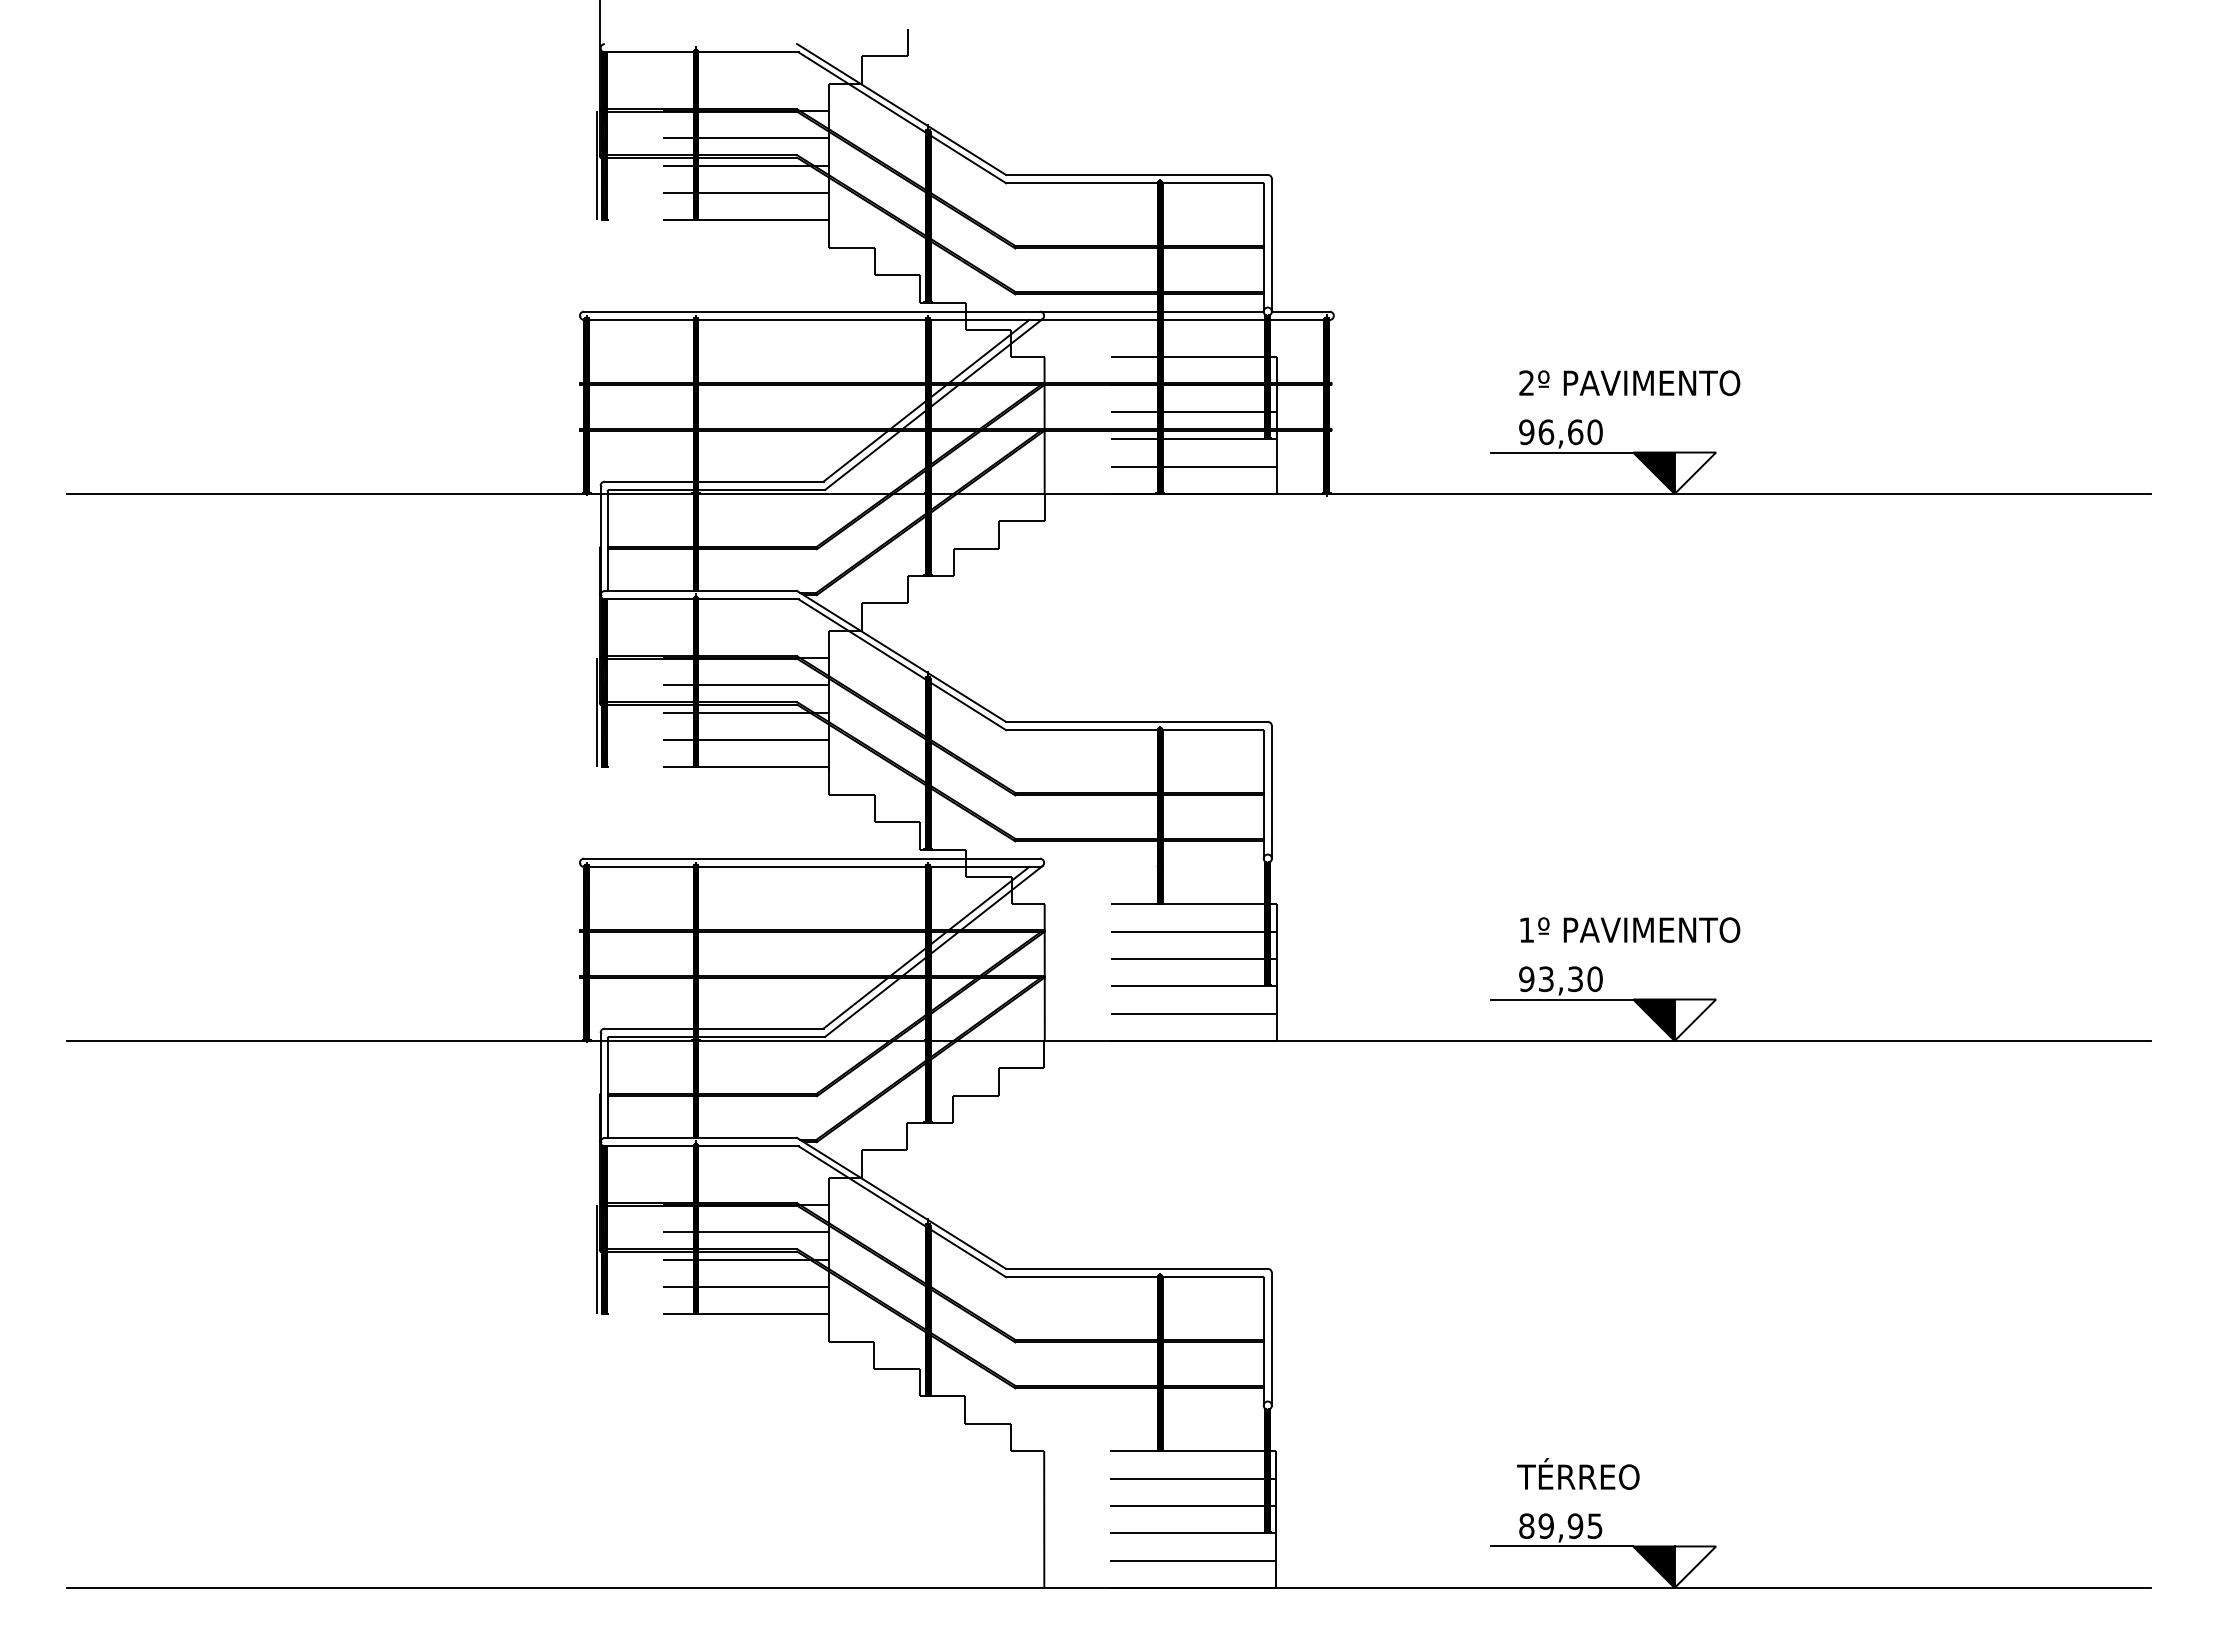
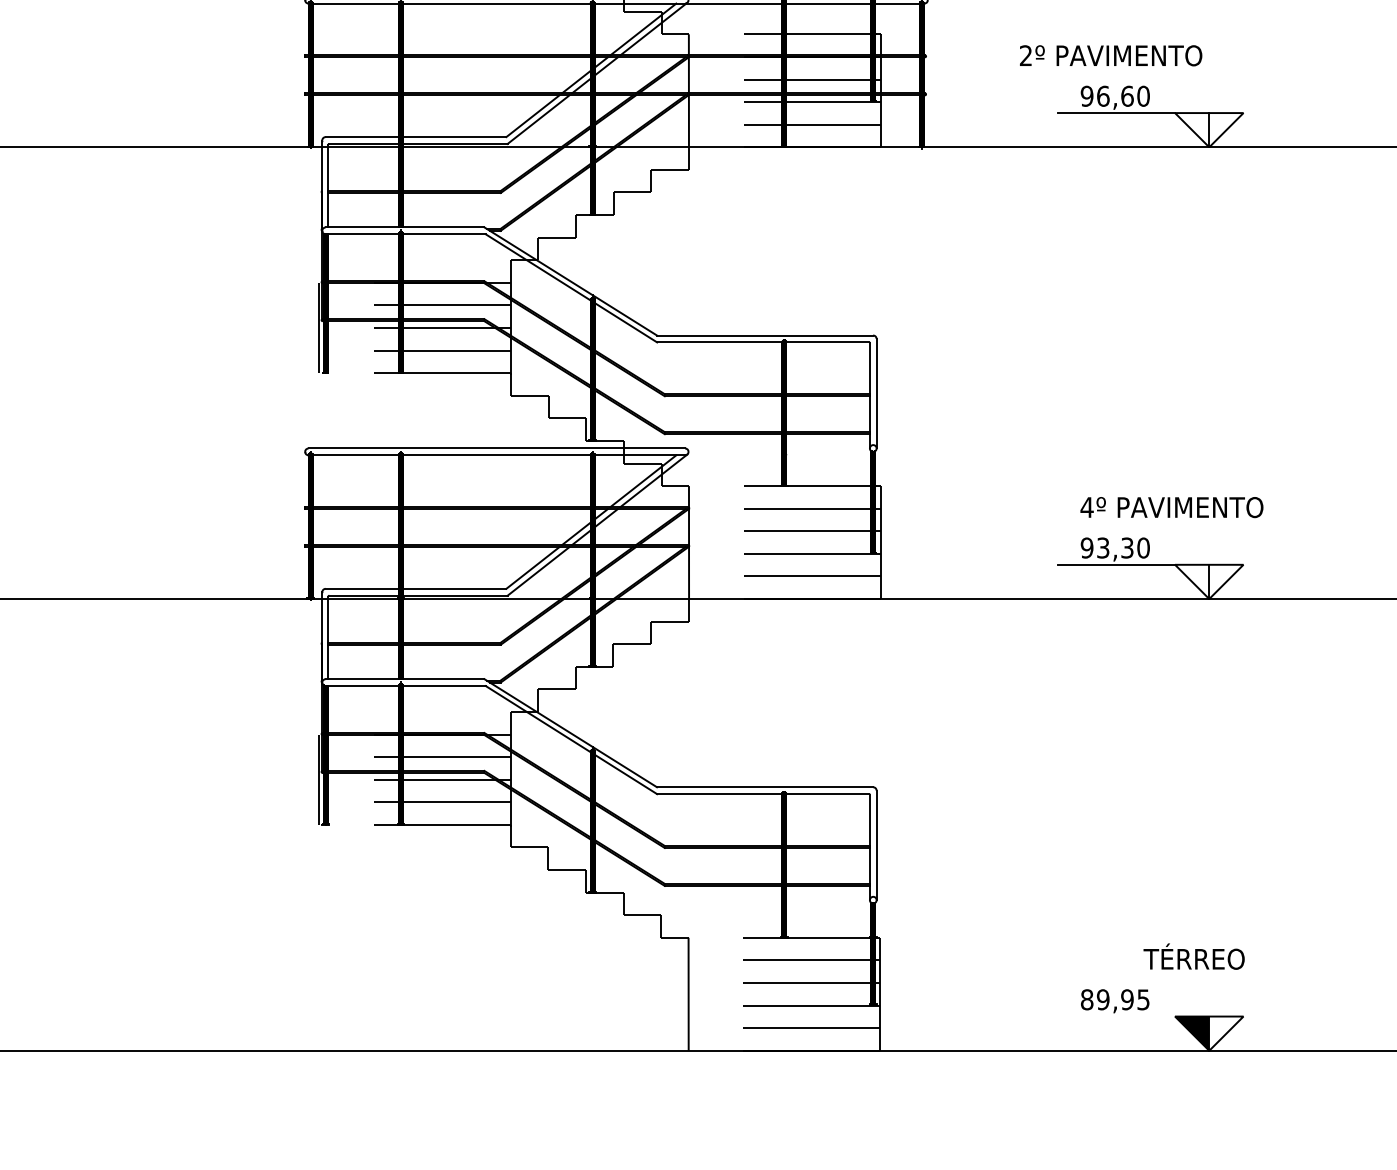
text: (1629, 382) -> (1110, 55), moved
fill: (1653, 472) -> (1191, 129), removed
text: (1526, 929) -> (1086, 506), 1º -> 4º
fill: (1653, 1019) -> (1191, 581), removed
text: (1578, 1473) -> (1194, 956), moved
line: (1562, 1546) -> (1116, 1016), removed

